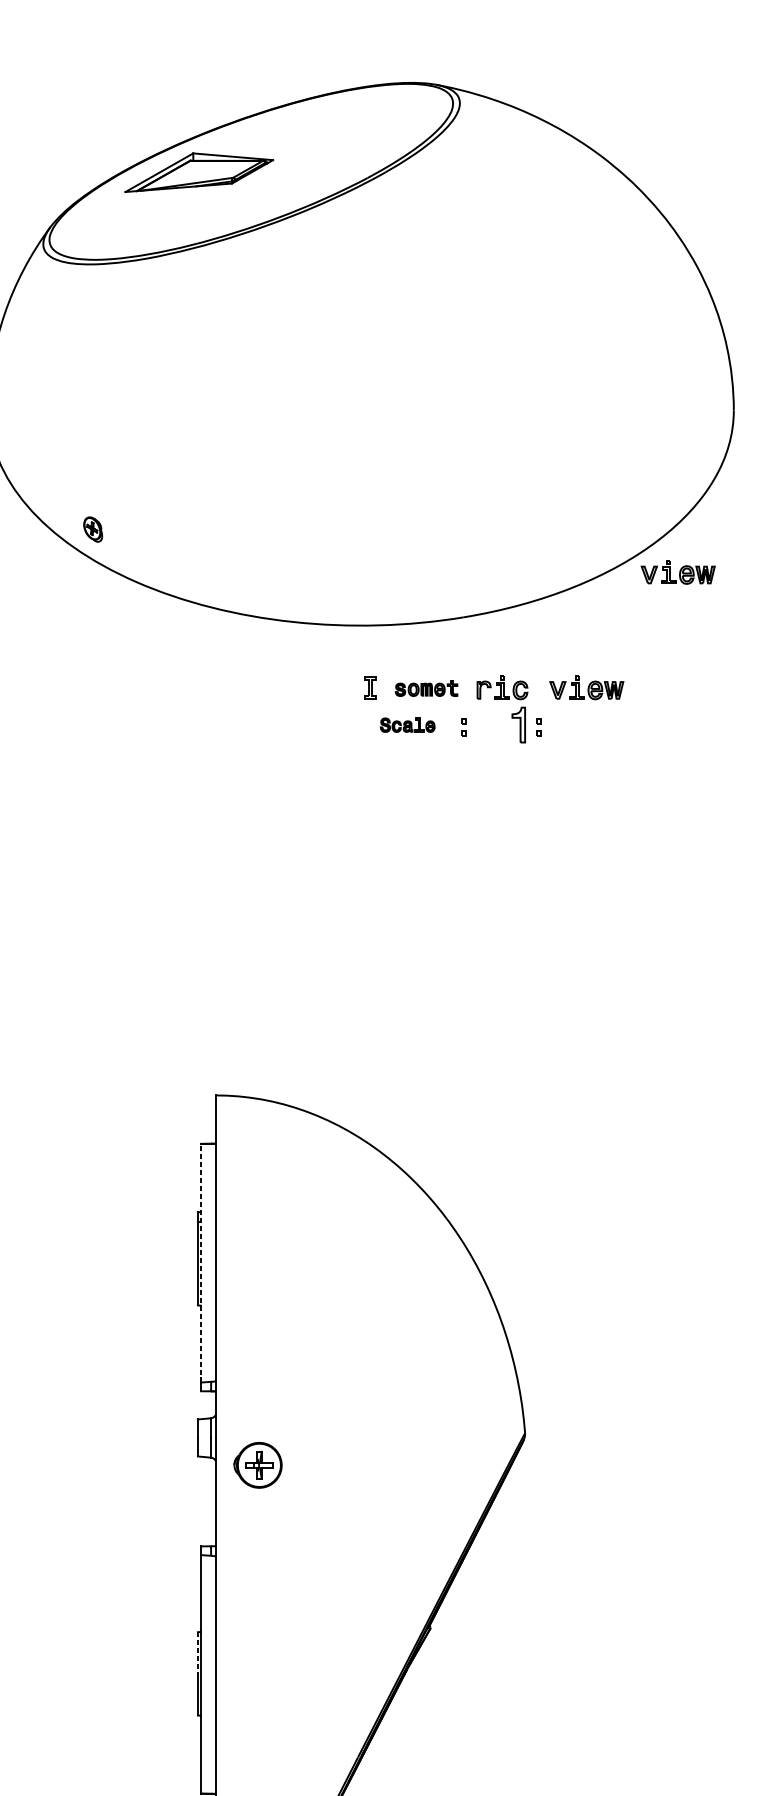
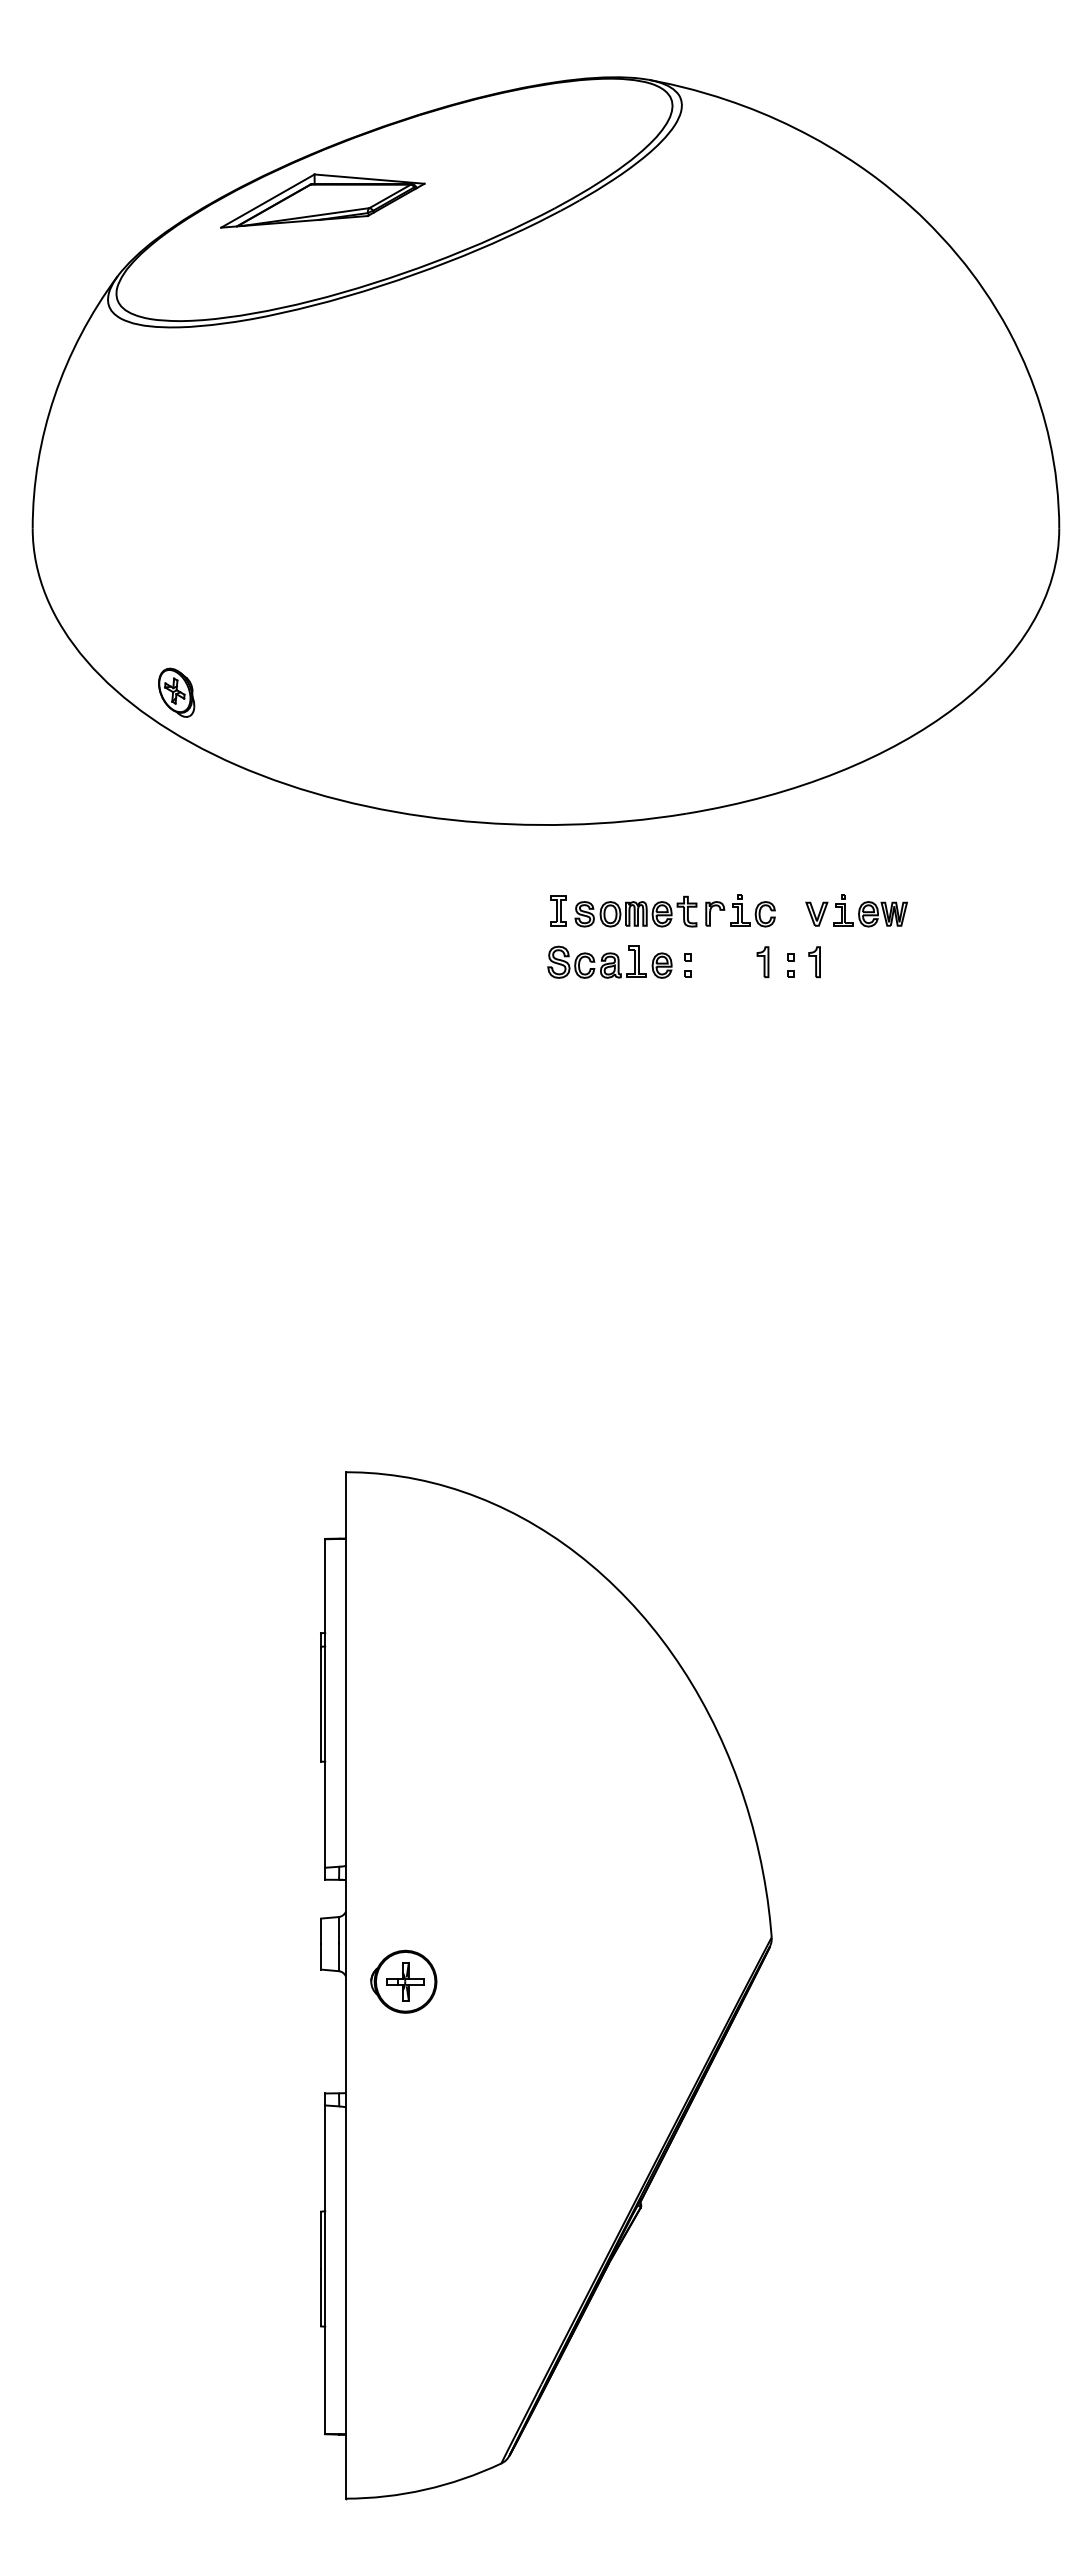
part: (93, 529) -> (176, 692), size x1.43
part: (678, 572) -> (982, 751), removed
part: (426, 688) -> (635, 911), size x1.43
part: (407, 724) -> (609, 961), size x1.67
part: (518, 725) -> (762, 962), size x0.62
part: (556, 725) -> (814, 962), added
line: (201, 1263) -> (325, 1703), dashed -> solid
line: (197, 1653) -> (320, 2240), dashed -> solid

